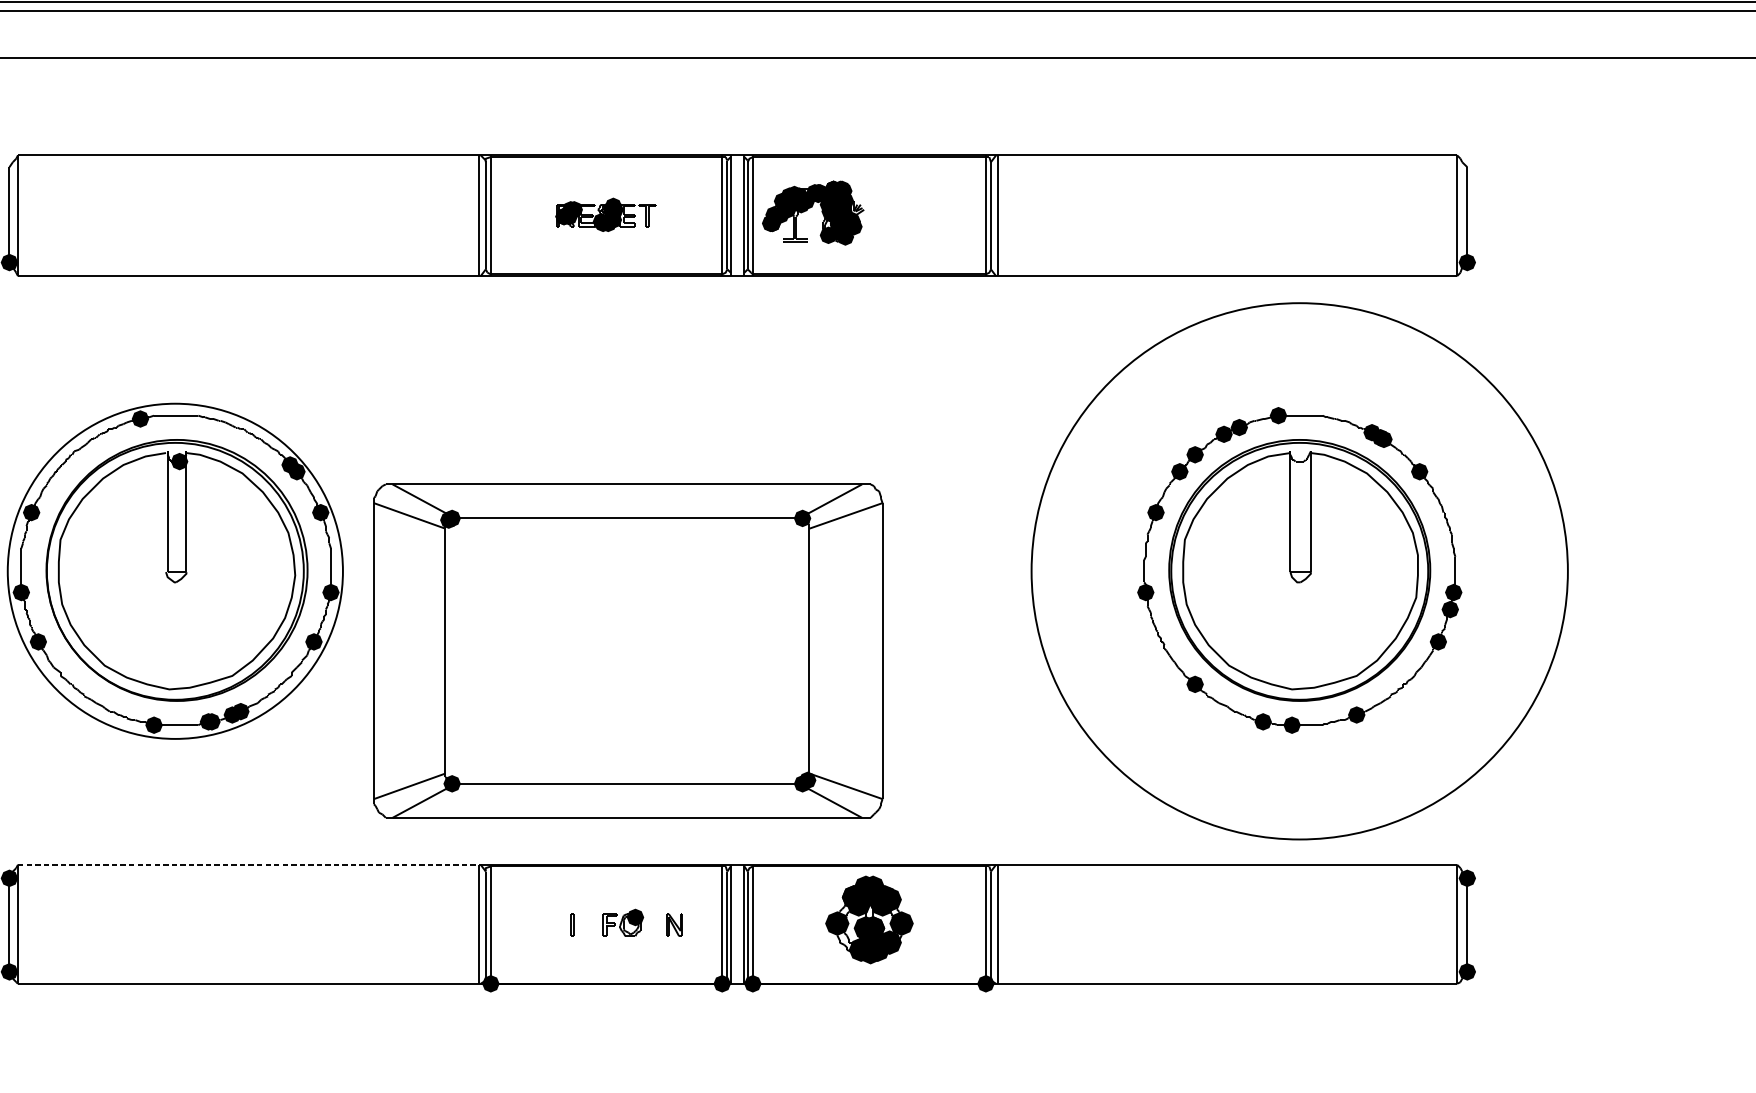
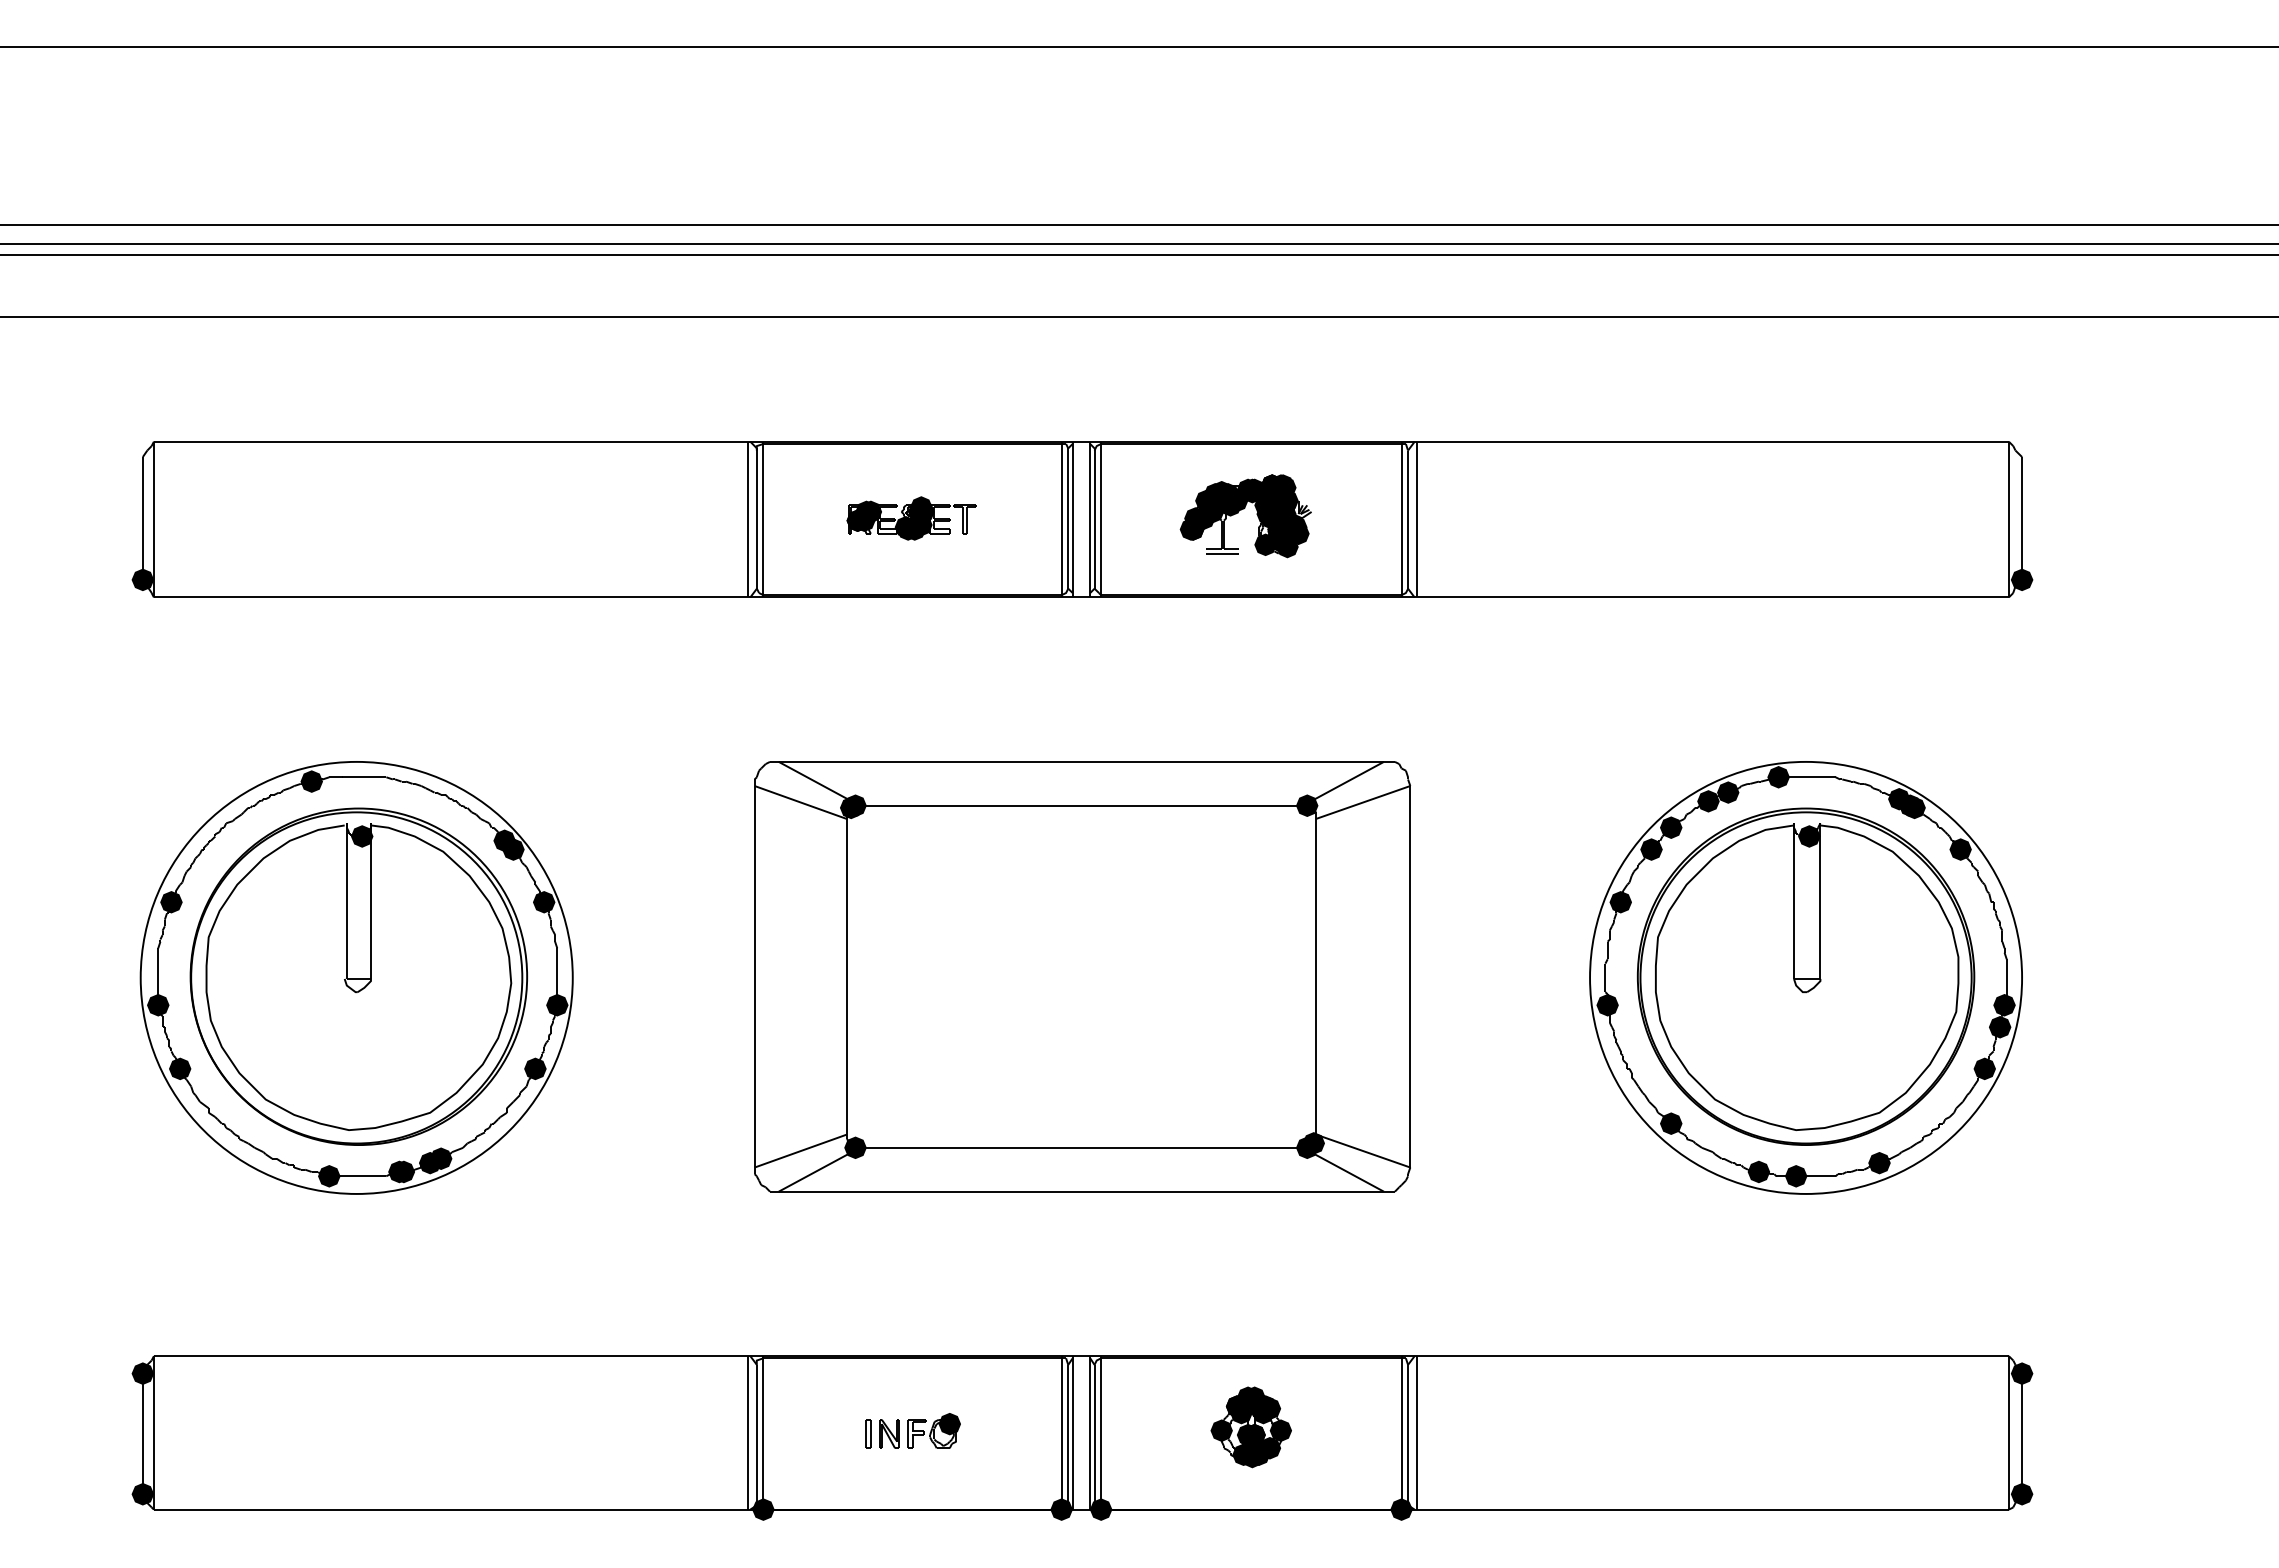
part: (812, 207) -> (1244, 509), moved
fill: (1302, 461) -> (1809, 836), added
circle: (1300, 570) -> (1806, 977), size x0.62
part: (628, 650) -> (1082, 976), moved
line: (248, 865) -> (451, 1356), dashed -> solid
part: (868, 920) -> (1250, 1427), size x0.71
part: (674, 924) -> (889, 1433), moved

